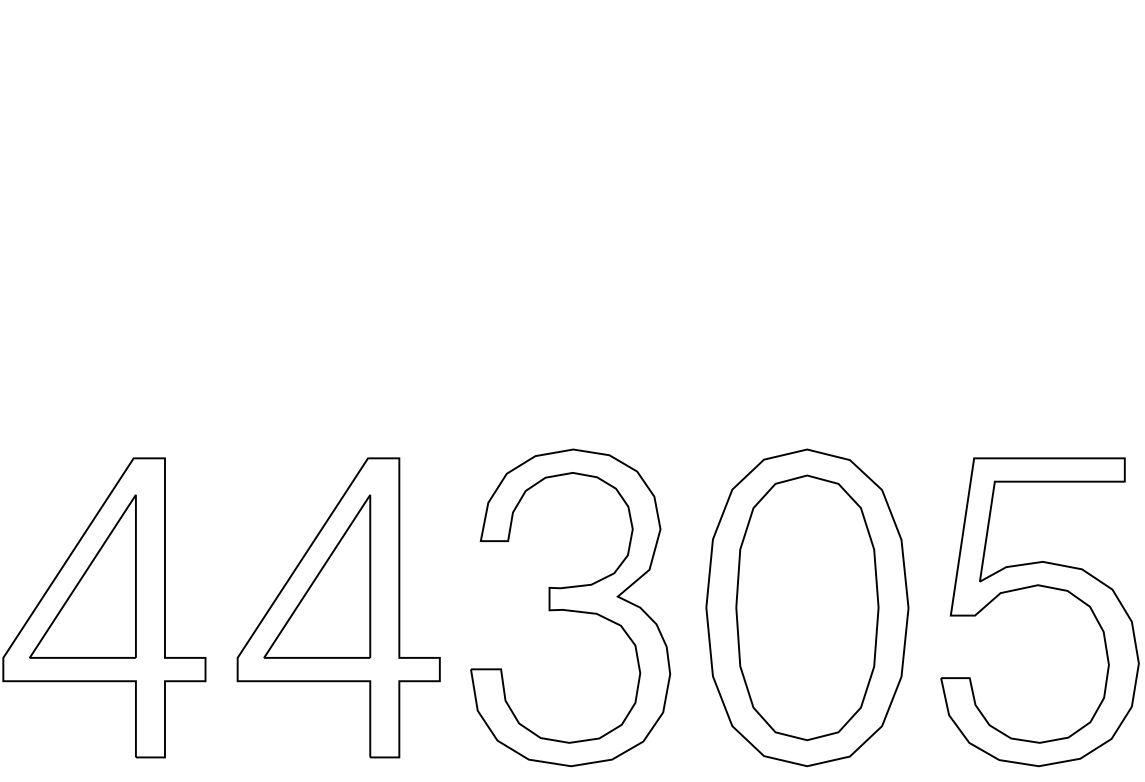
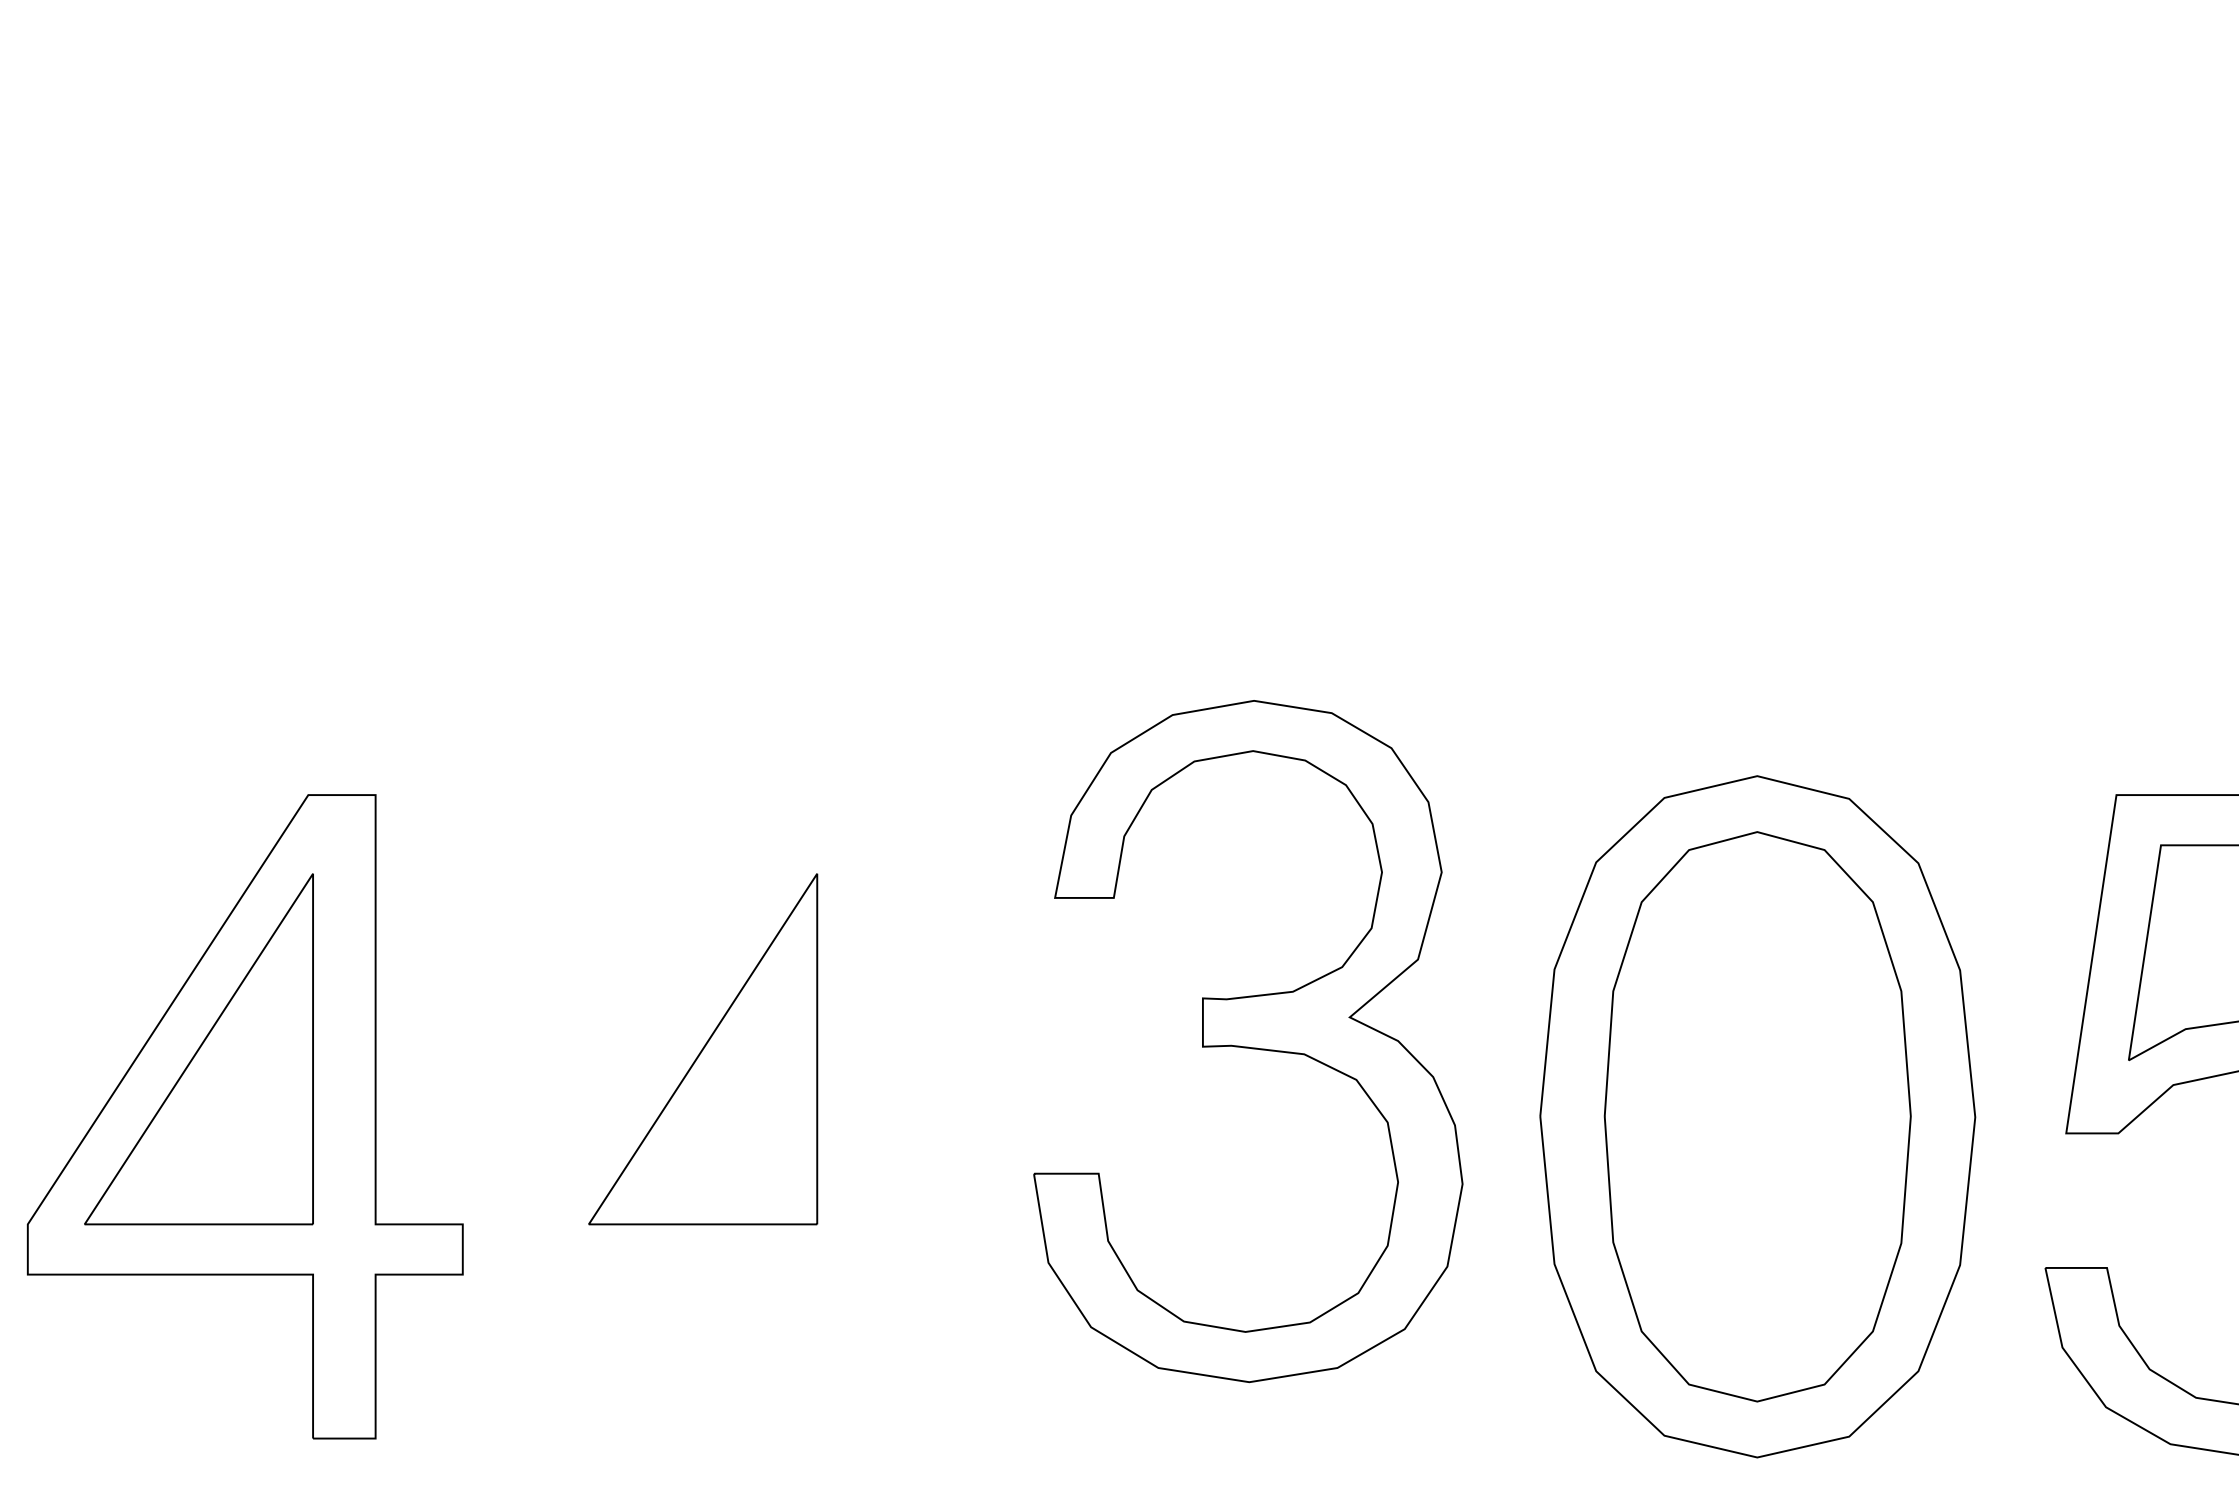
part: (338, 607) -> (748, 1115), removed
part: (570, 607) -> (1248, 1040), moved

